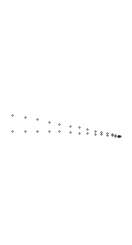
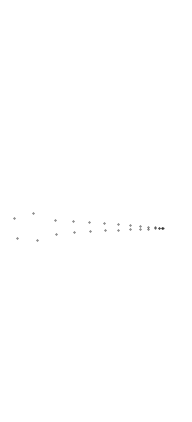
part: (49, 126) -> (37, 227), size x1.6

